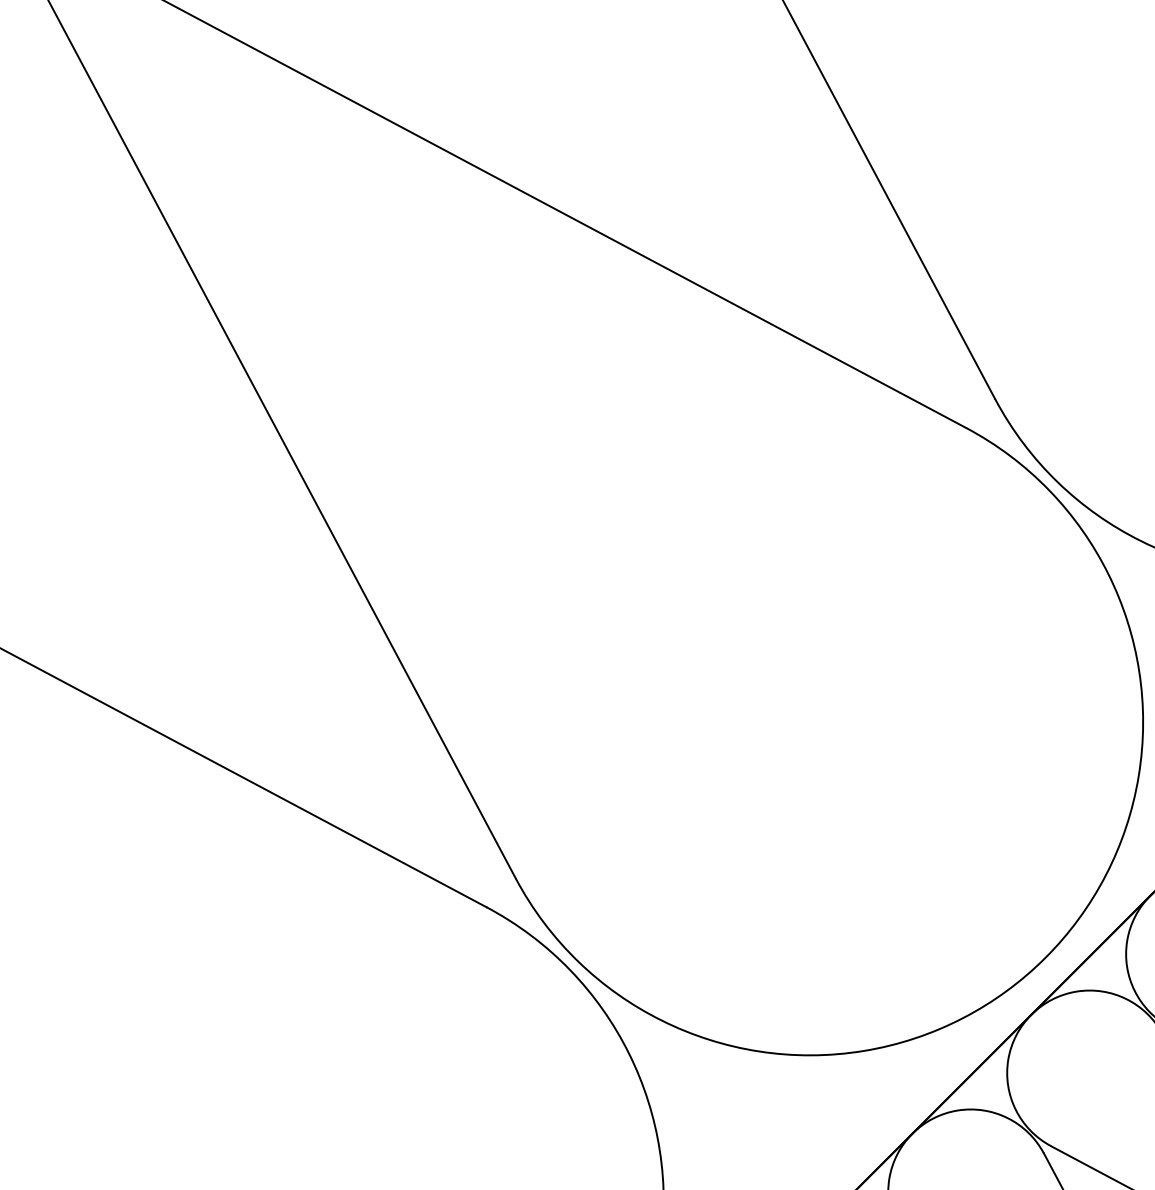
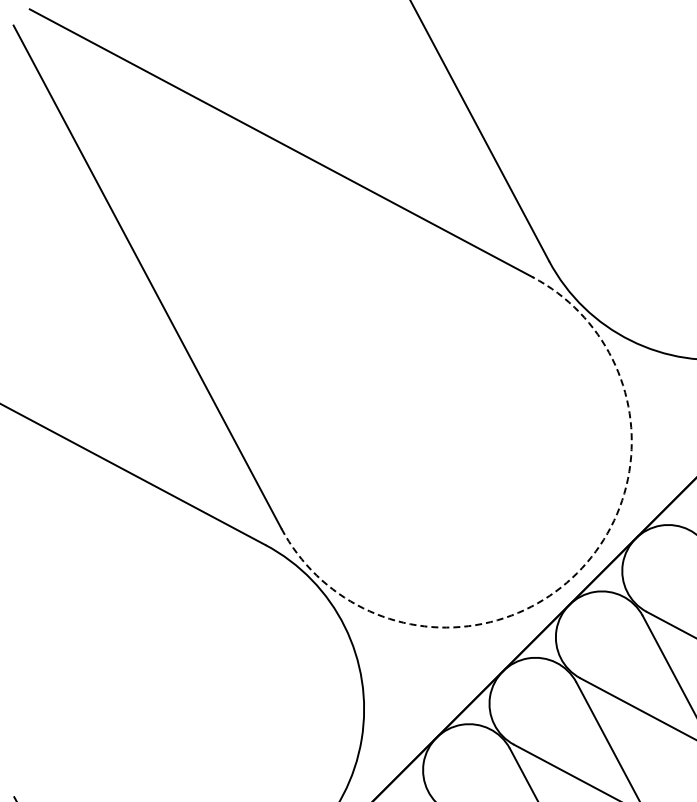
arc: (1045, 958) -> (577, 573), solid -> dashed

